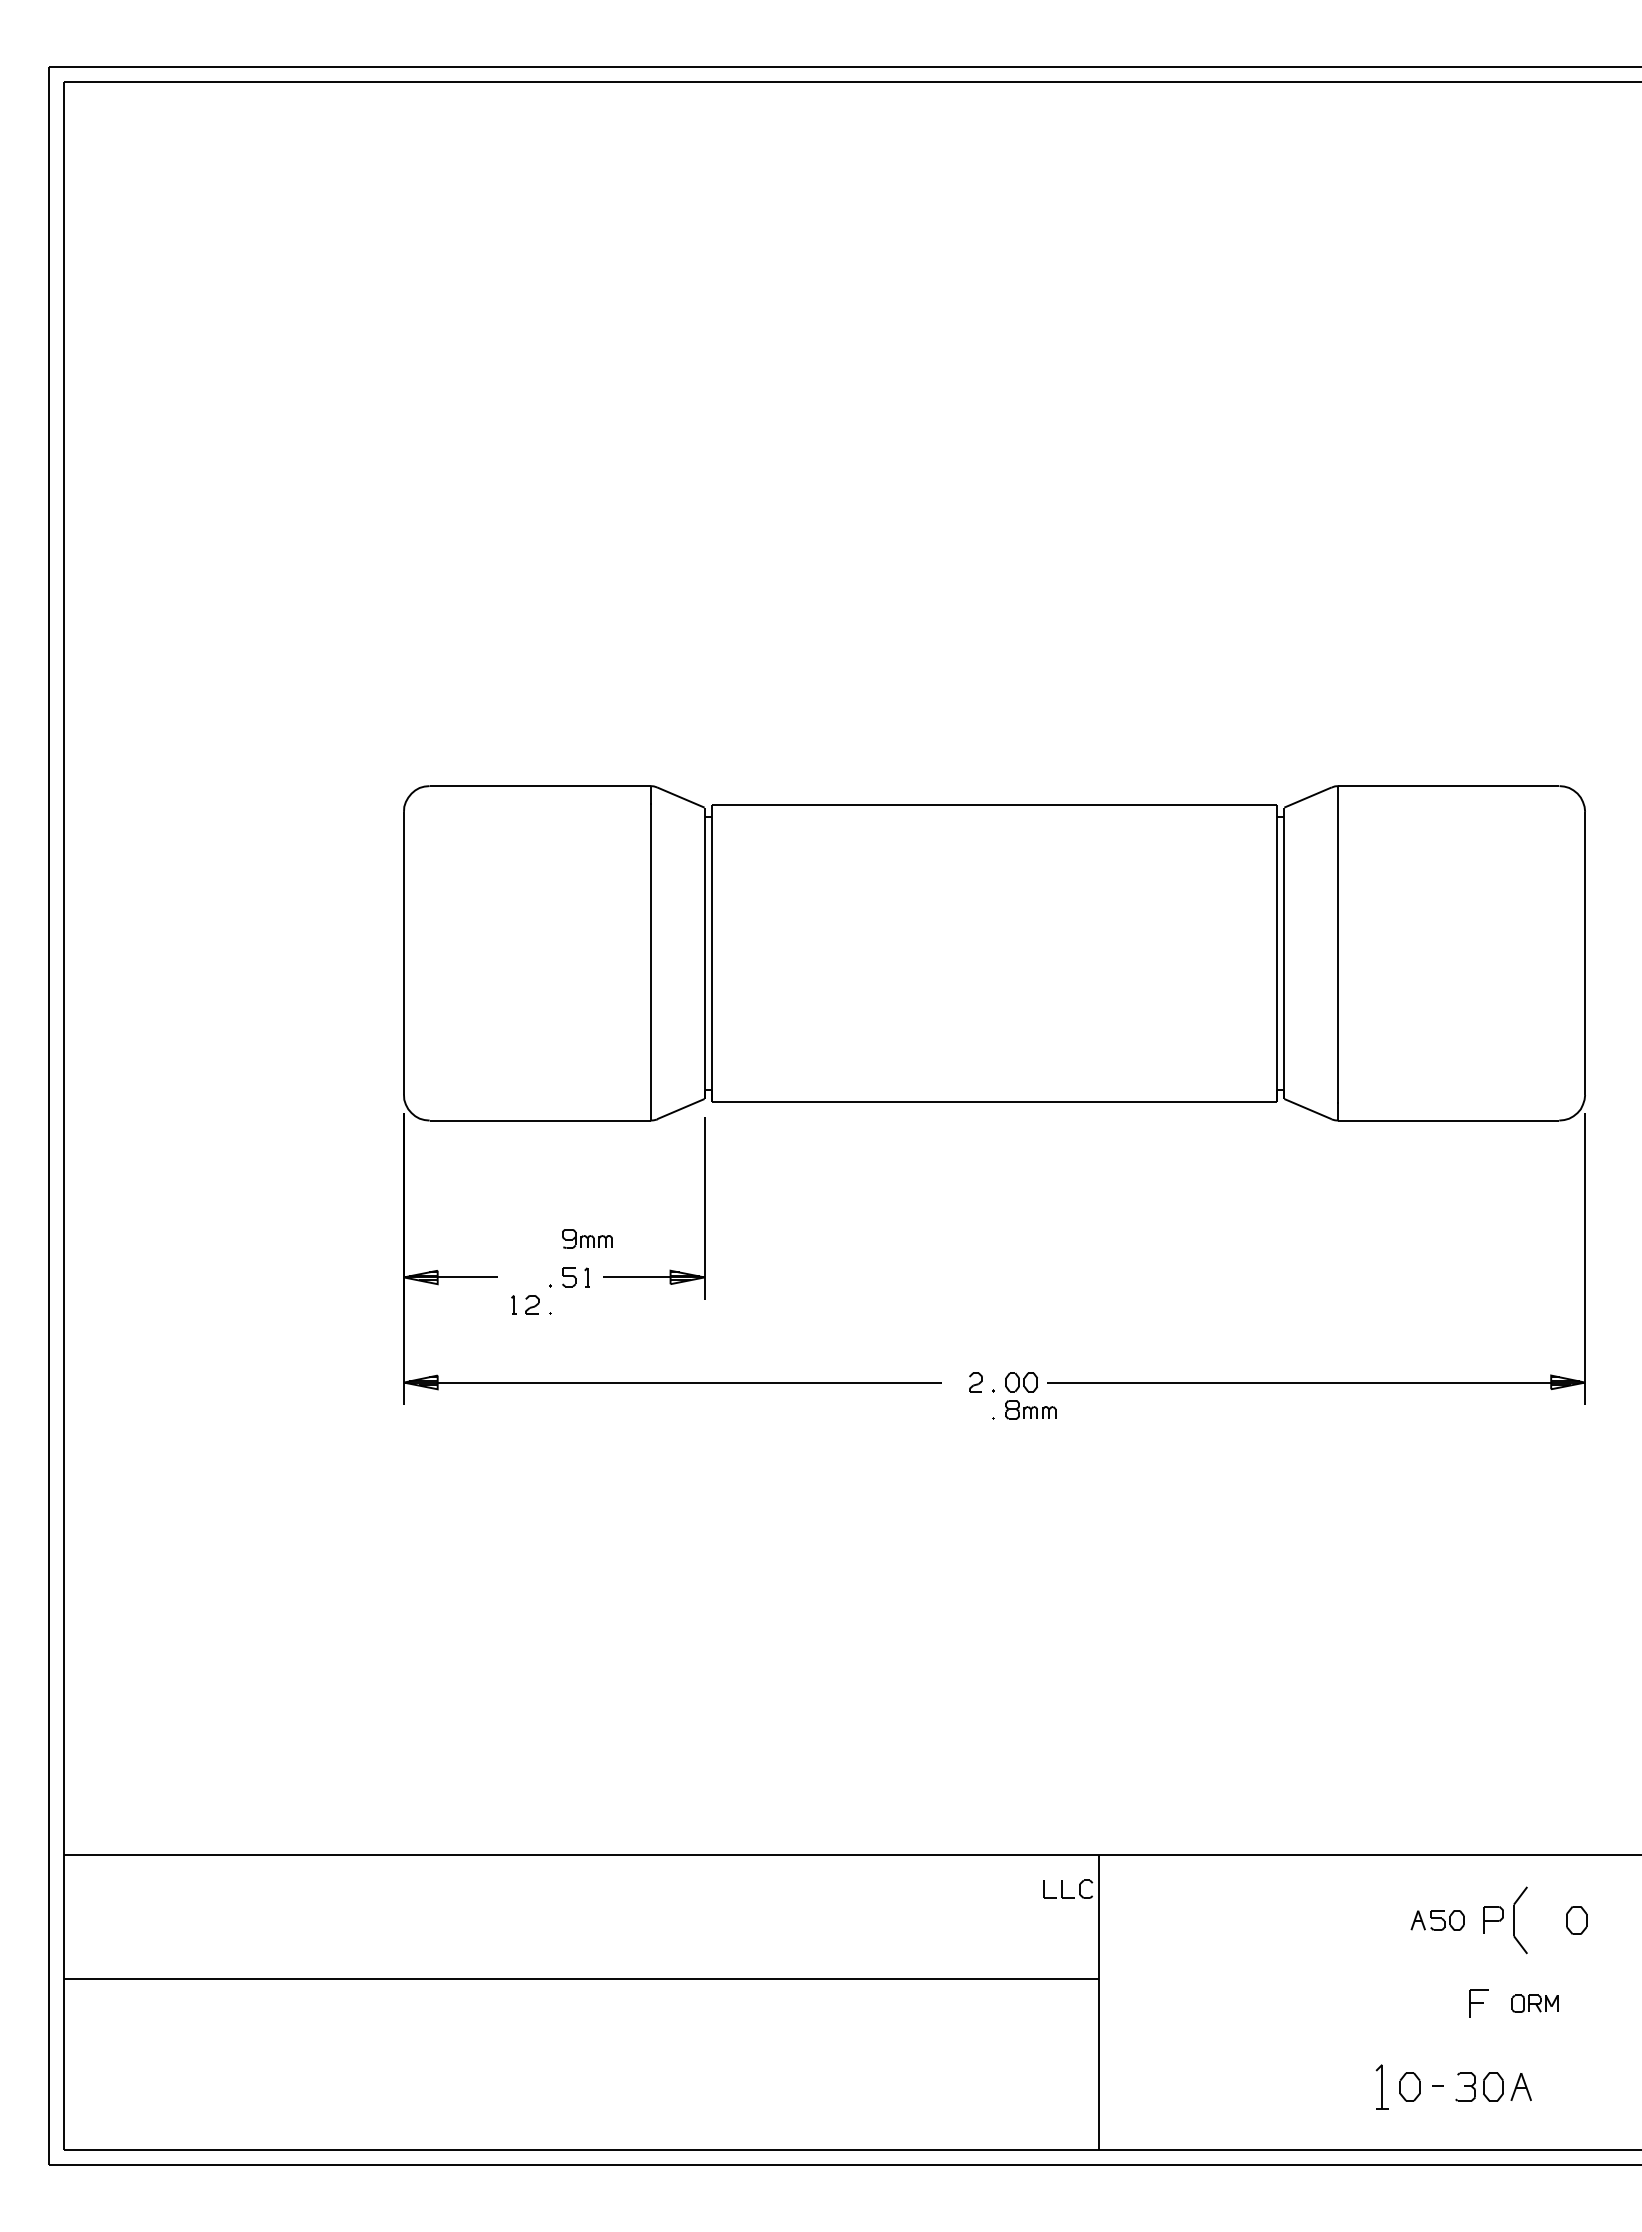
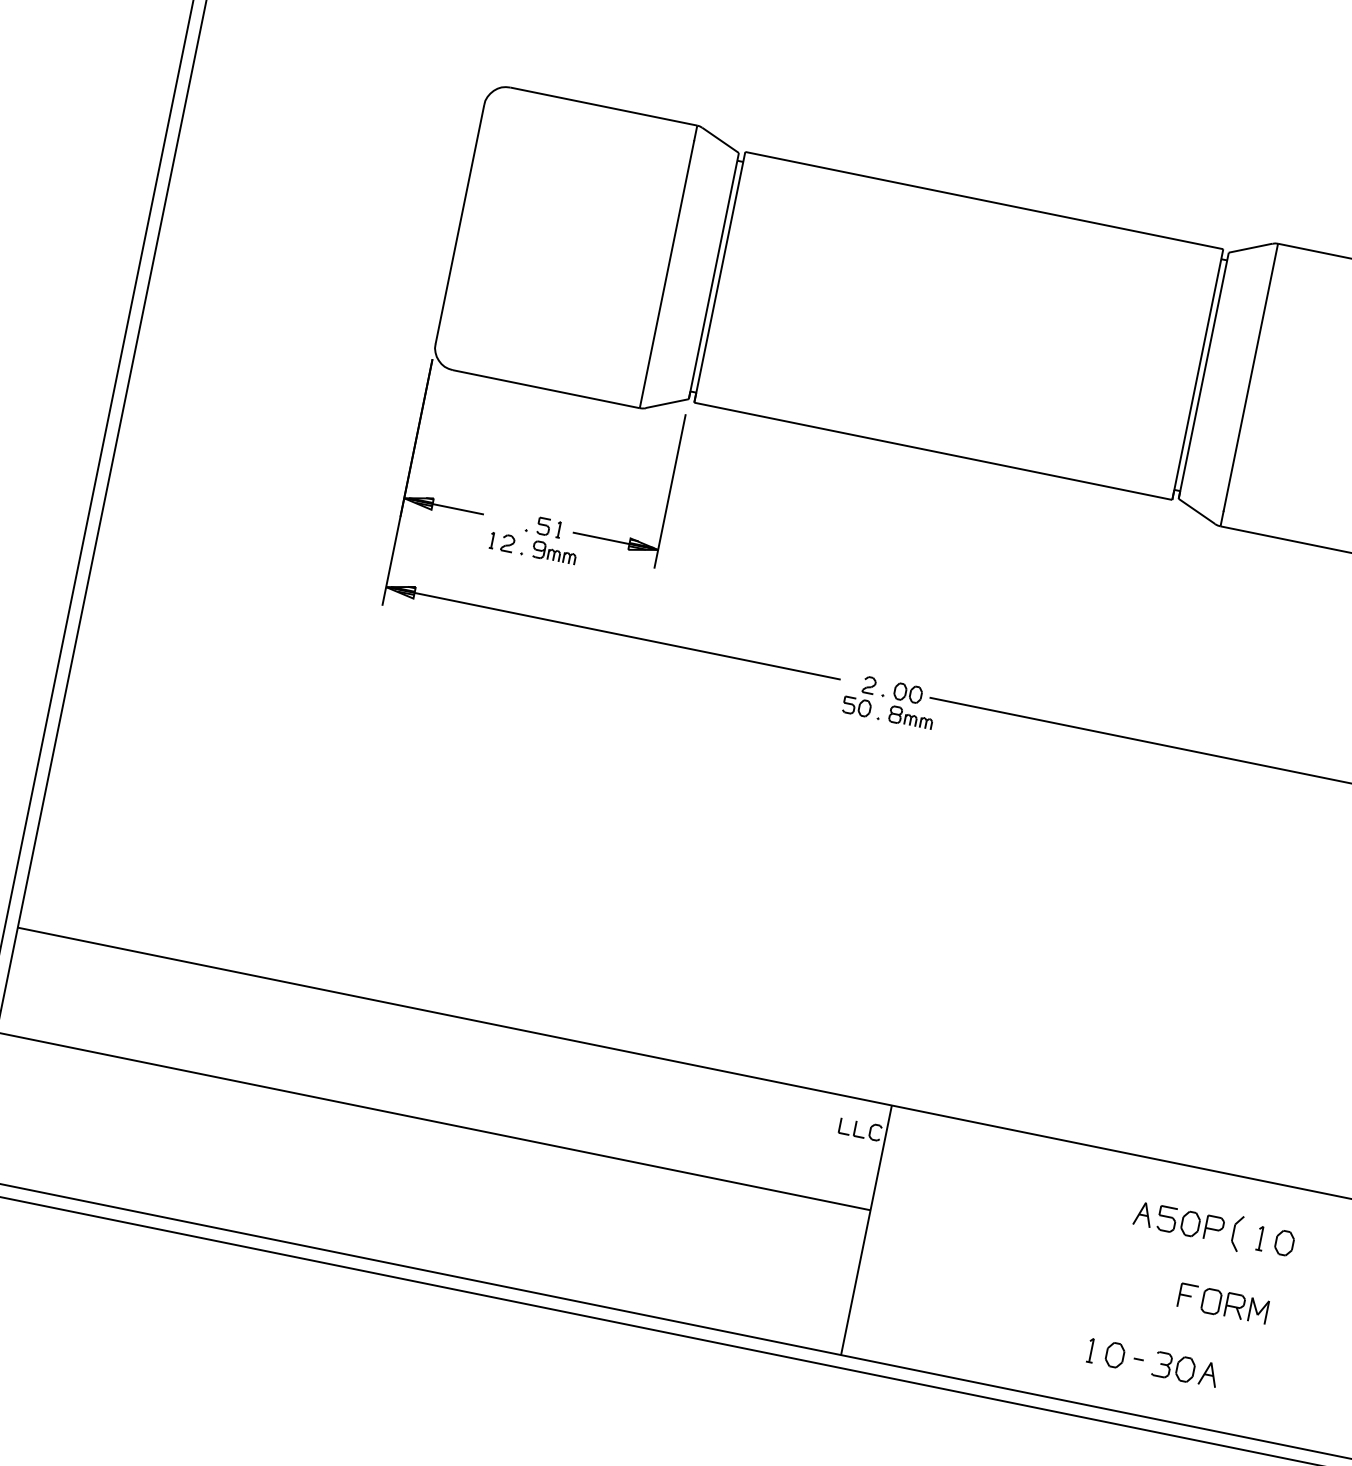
part: (587, 1238) -> (554, 552), moved
part: (966, 1409) -> (856, 706), added
part: (1437, 1920) -> (1166, 1219), size x1.43
part: (1520, 1920) -> (1237, 1233), size x0.62
part: (1548, 1920) -> (1260, 1238), added
part: (1534, 2003) -> (1234, 1306), size x1.67
part: (1381, 2086) -> (1091, 1349), size x0.62

